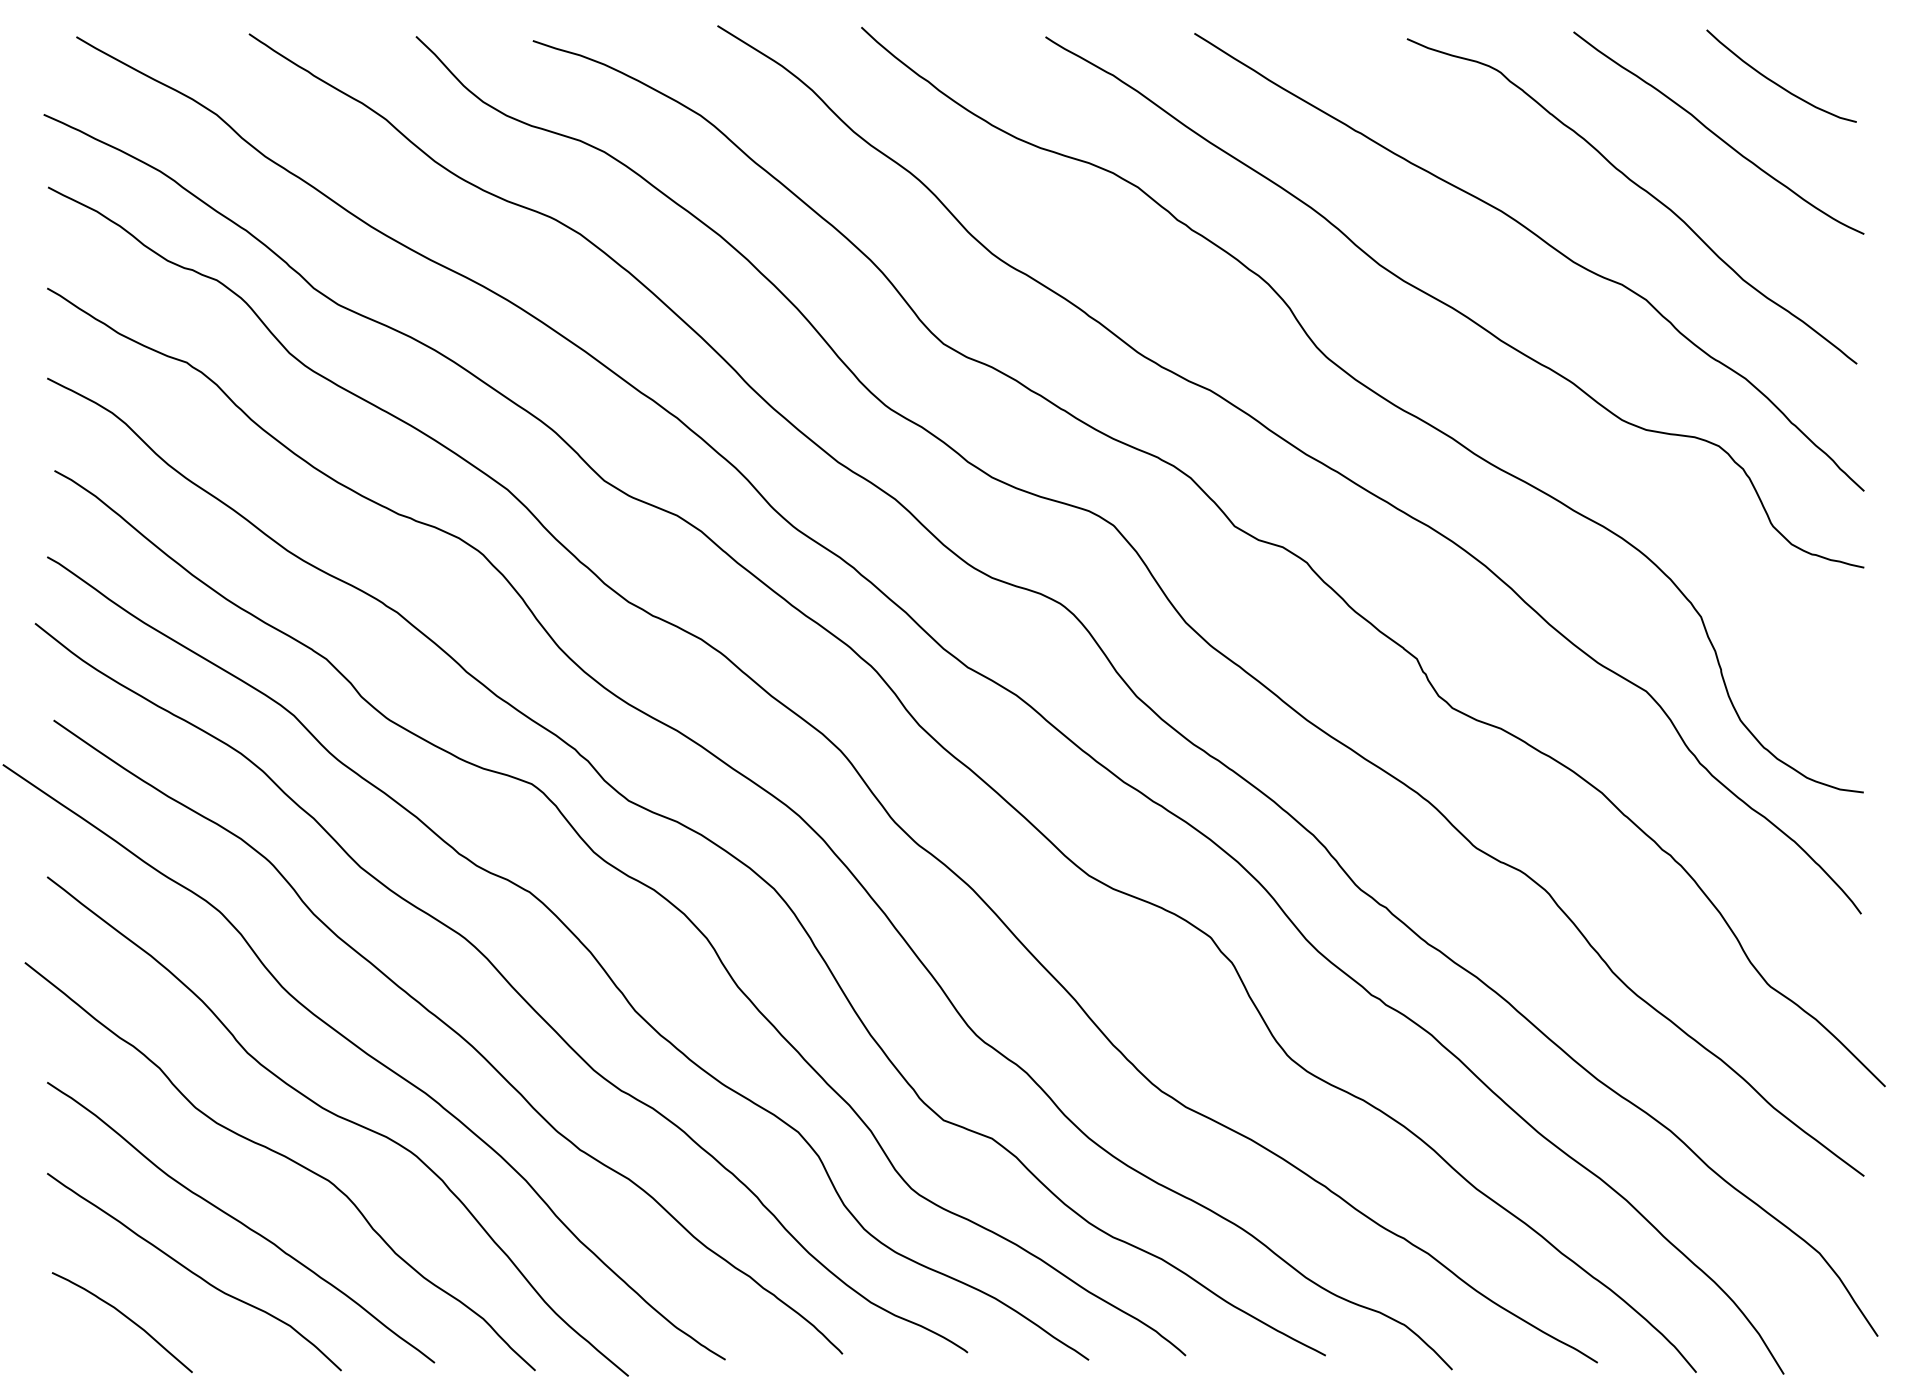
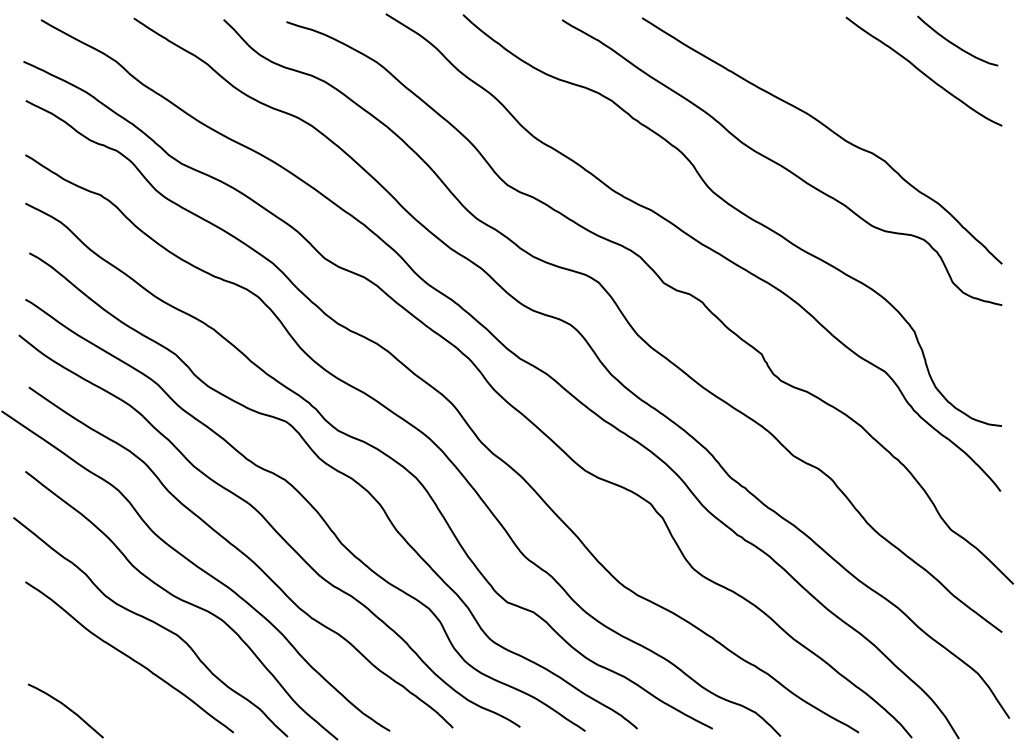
curve: (1641, 190) -> (882, 102), removed
curve: (194, 1271) -> (104, 683), removed

